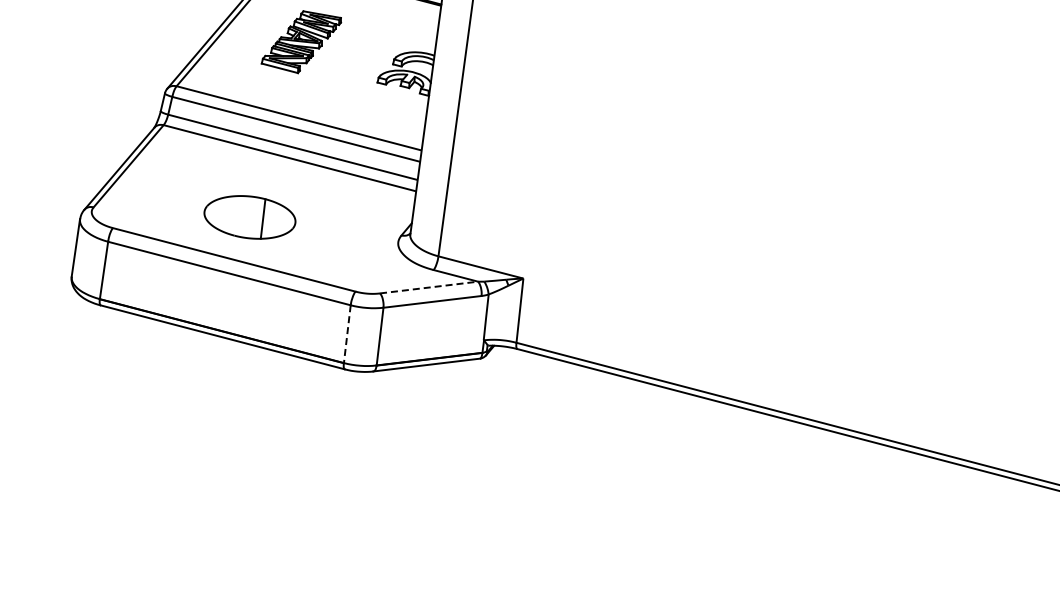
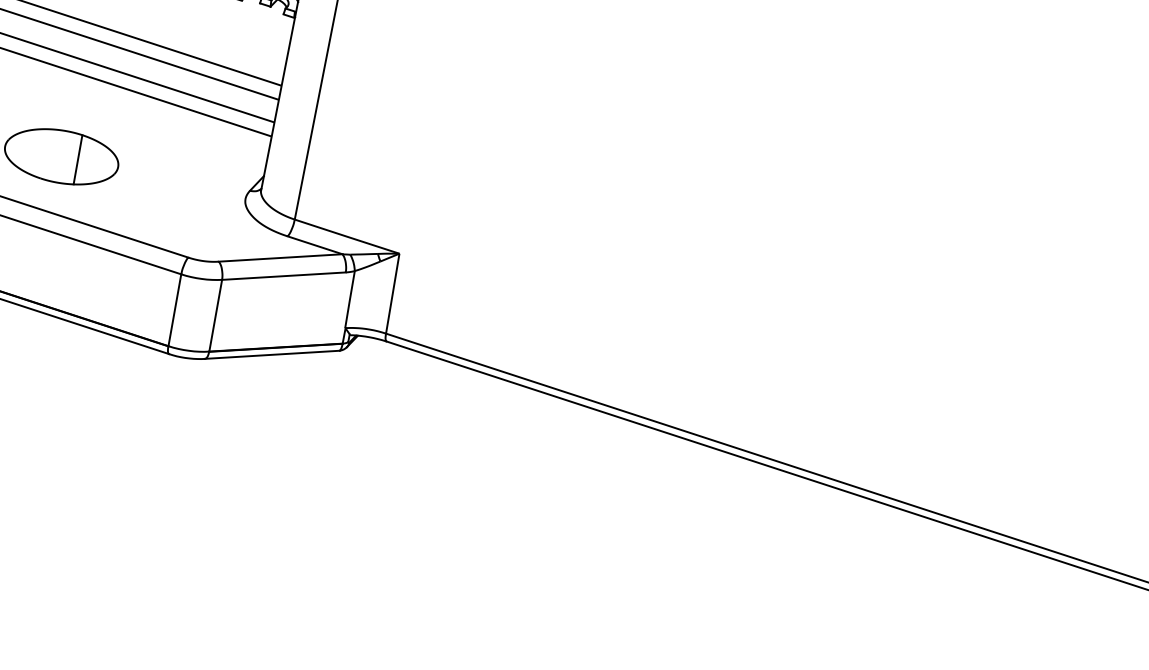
line: (429, 287) -> (281, 257), dashed -> solid
line: (347, 334) -> (175, 310), dashed -> solid

